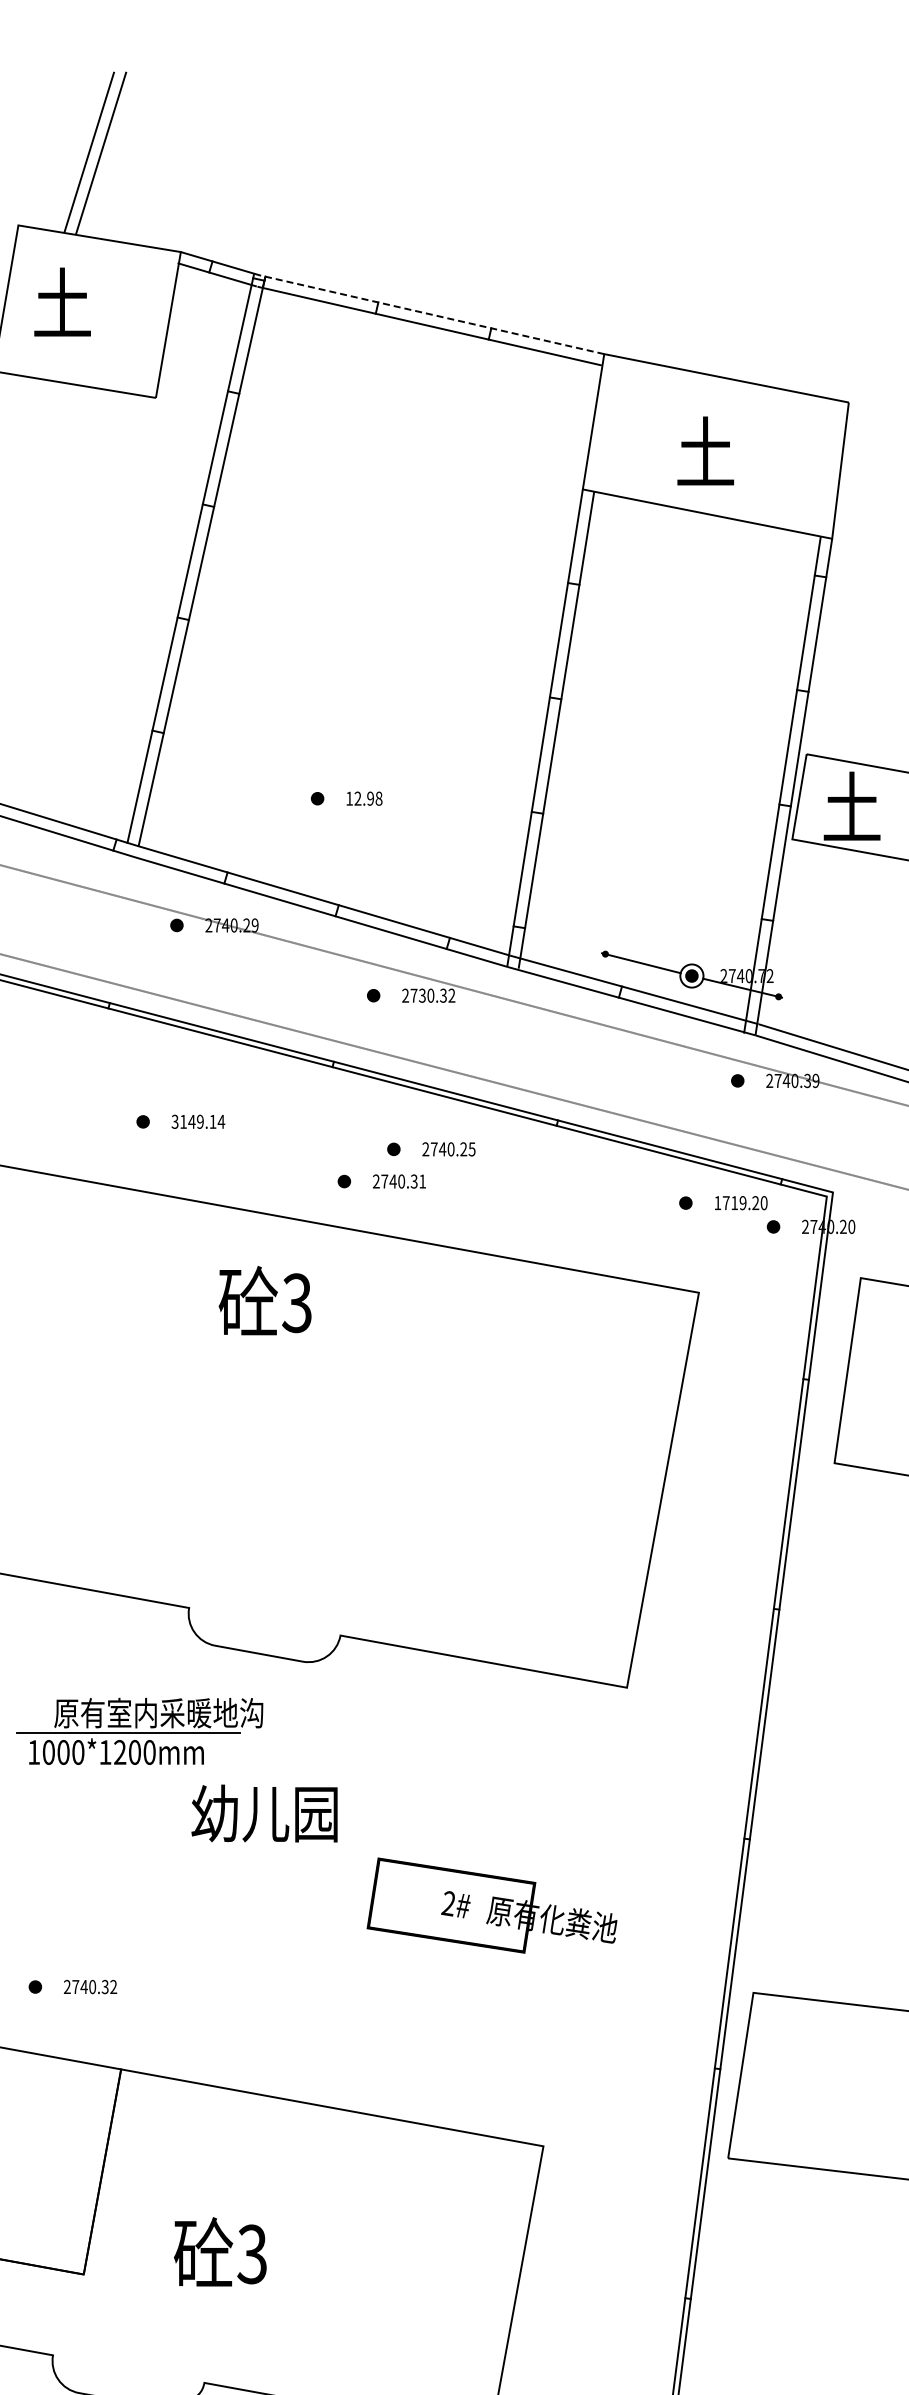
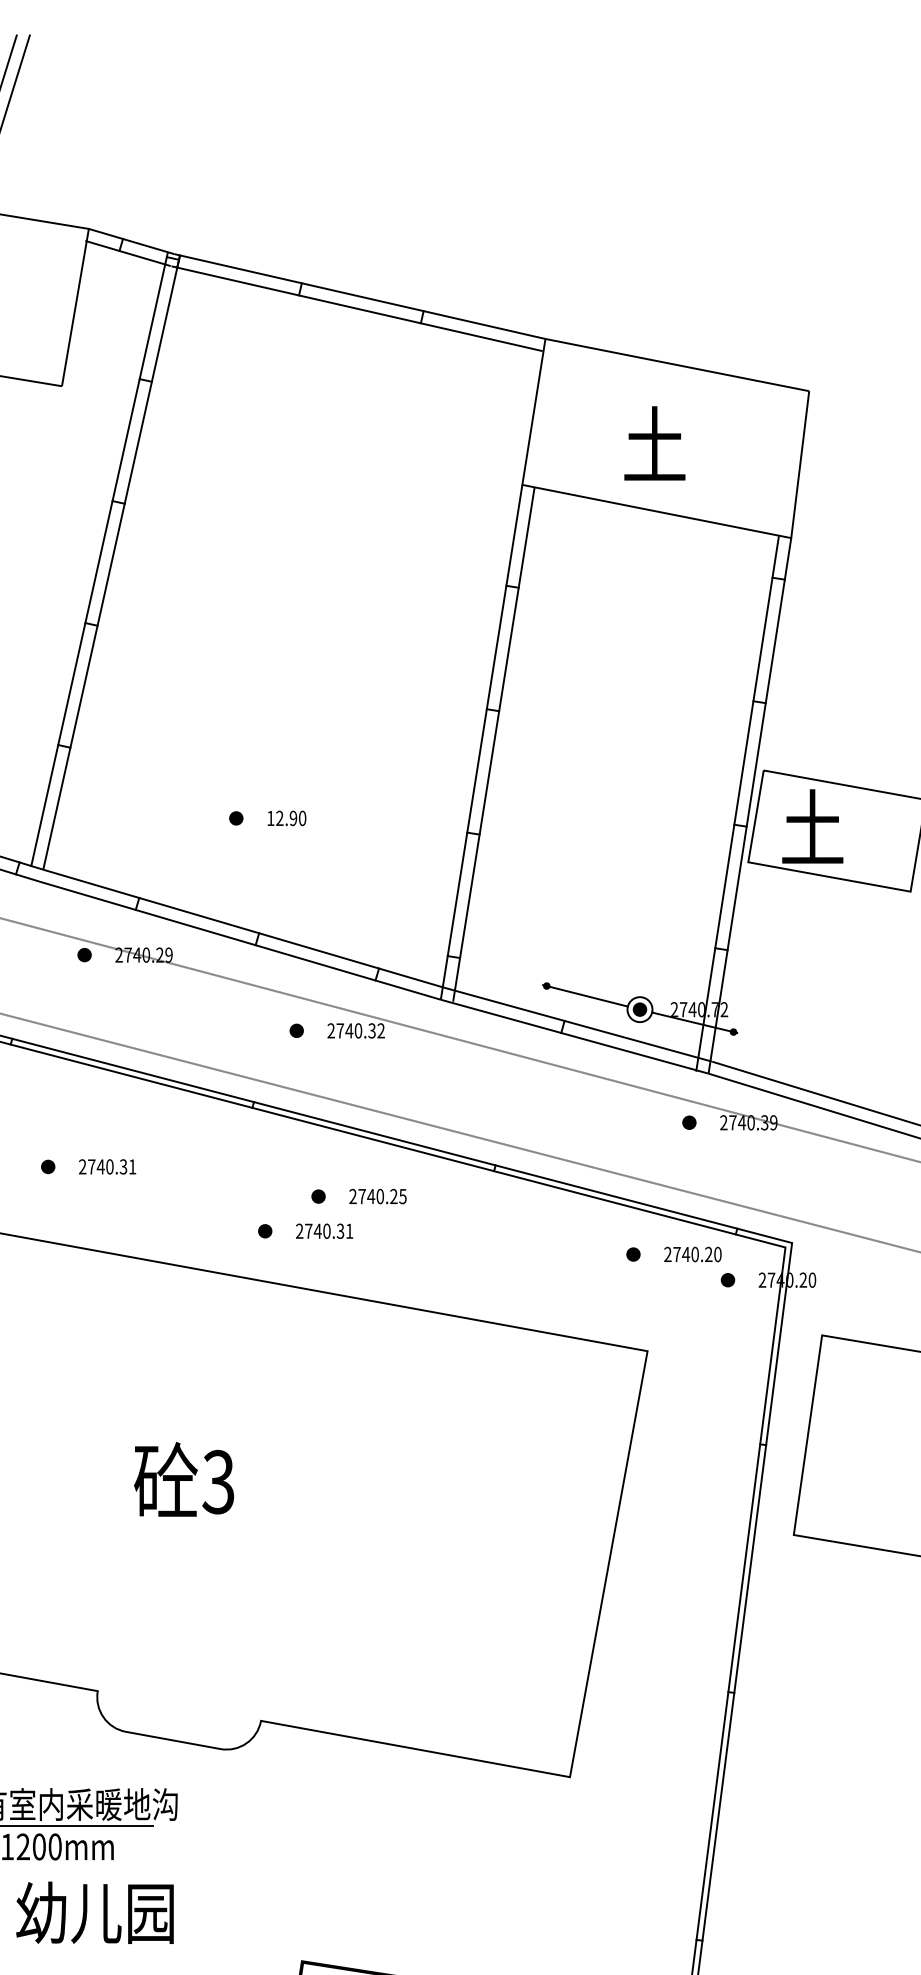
line: (432, 314) -> (360, 296), dashed -> solid
text: (378, 798) -> (301, 818), 12.98 -> 12.90
text: (422, 995) -> (349, 1030), 2730.32 -> 2740.32
text: (198, 1121) -> (107, 1166), 3149.14 -> 2740.31
text: (730, 1203) -> (681, 1254), 1719.20 -> 2740.20
text: (264, 1300) -> (183, 1479), moved
text: (264, 1813) -> (94, 1912), moved

